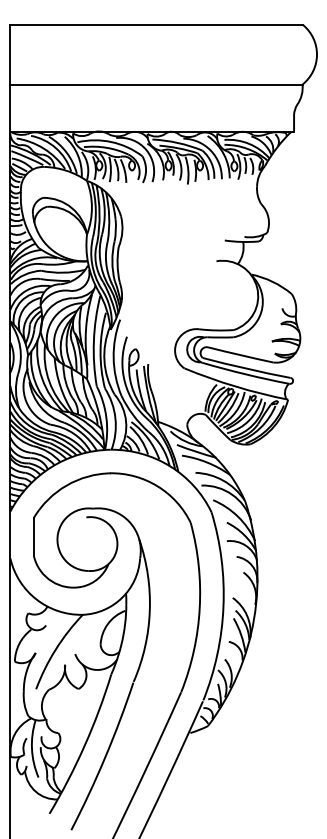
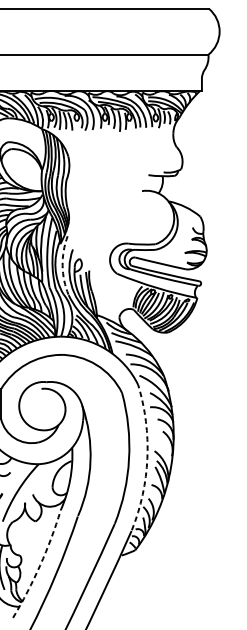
arc: (113, 357) -> (62, 265), solid -> dashed
arc: (223, 607) -> (147, 458), solid -> dashed
arc: (84, 746) -> (40, 565), solid -> dashed

